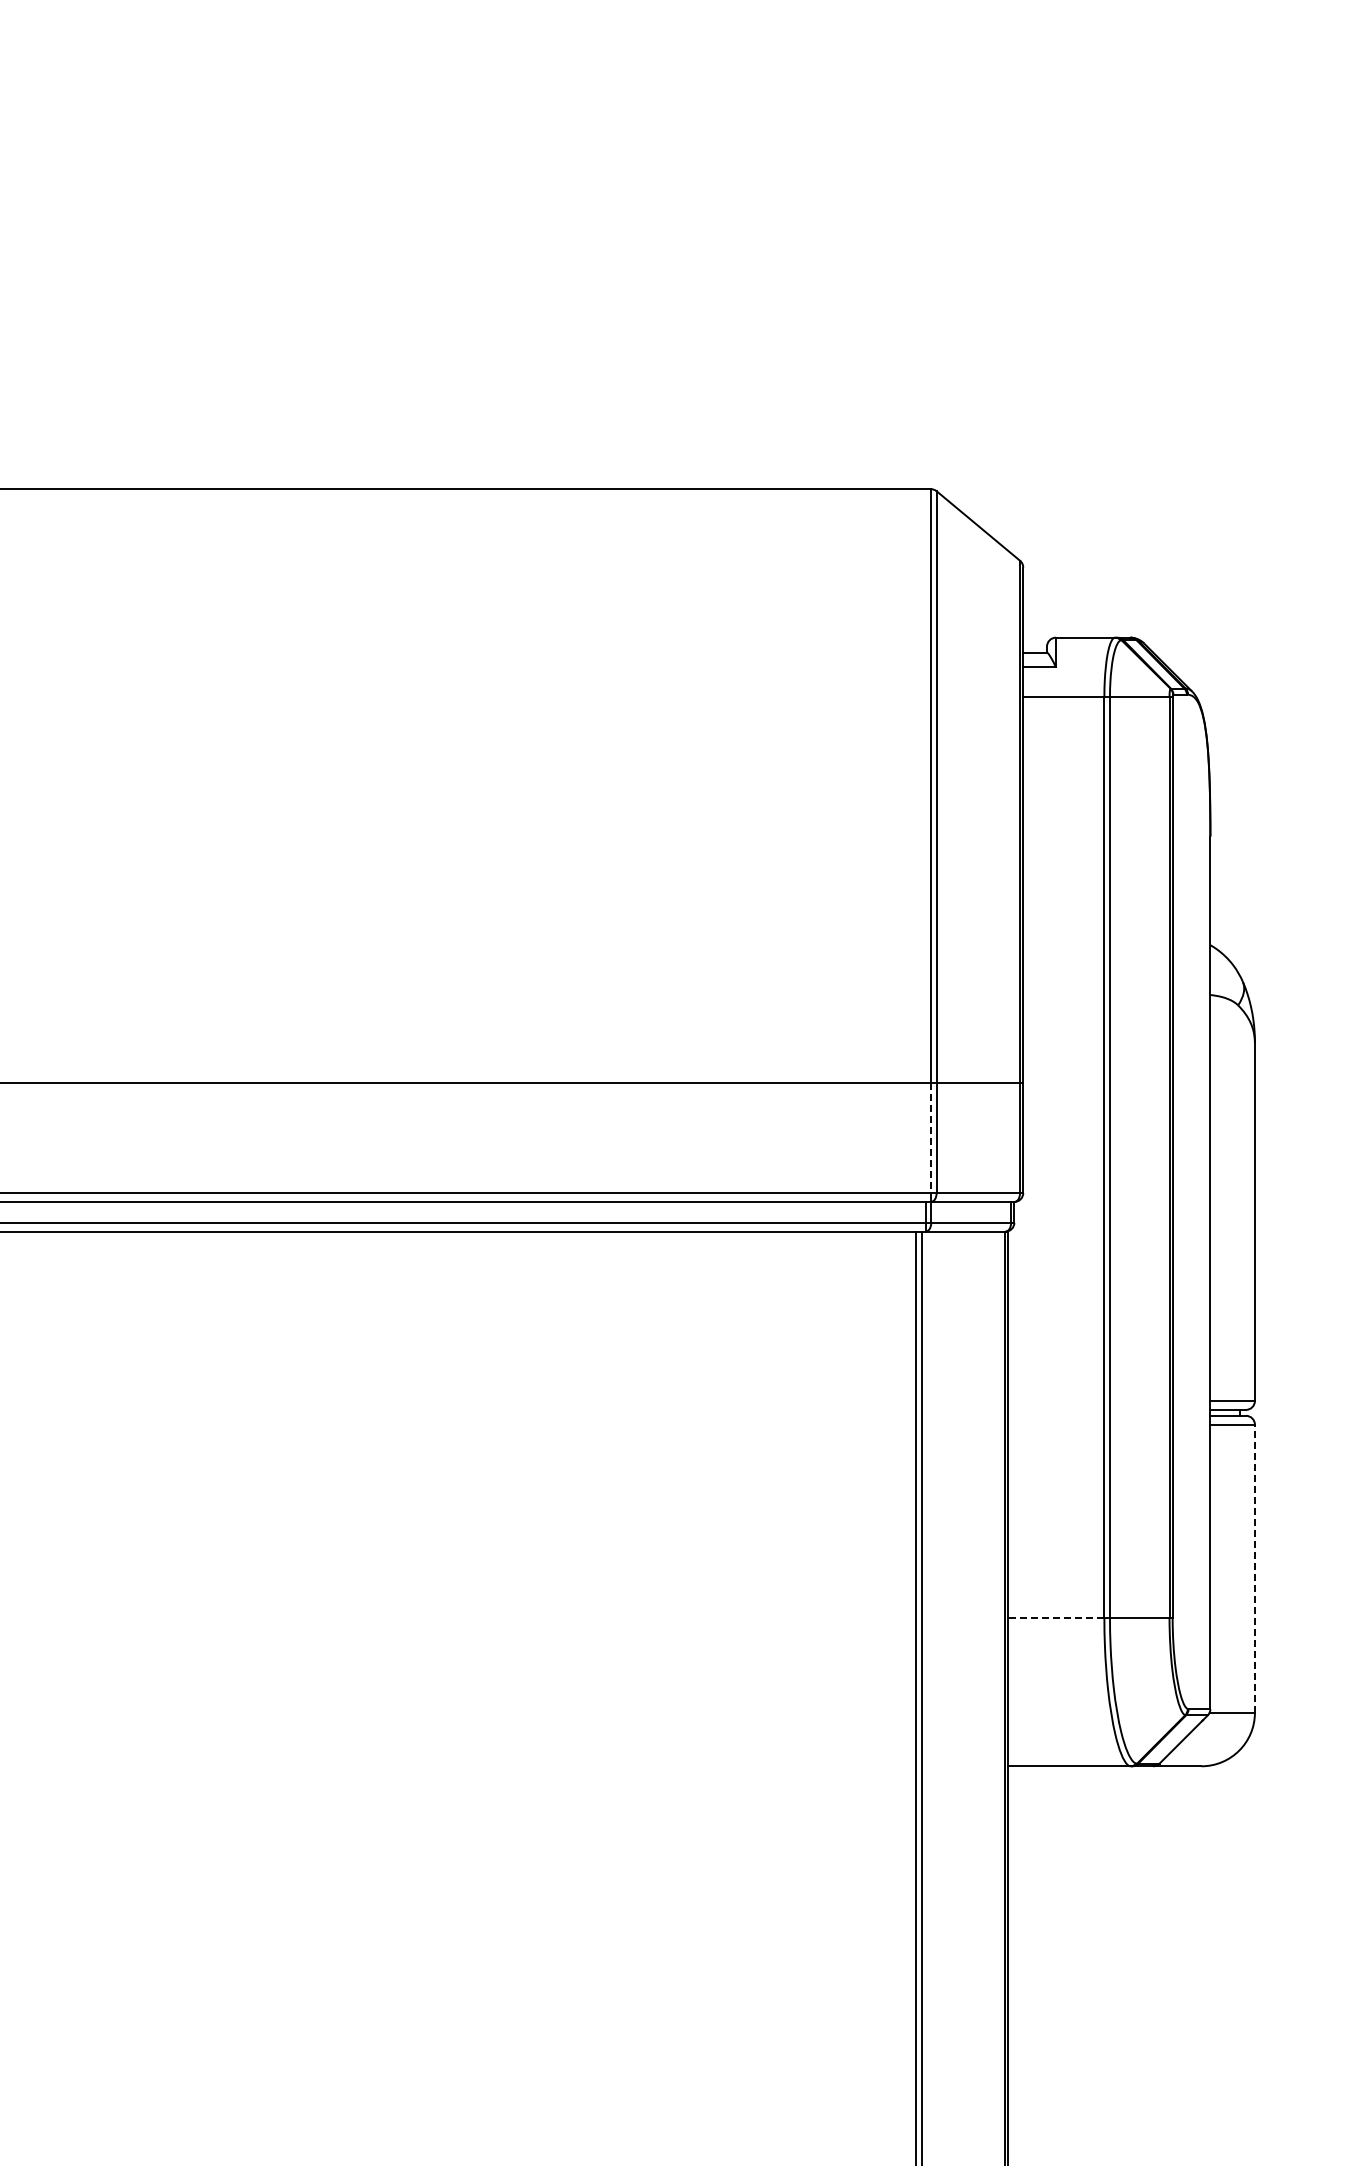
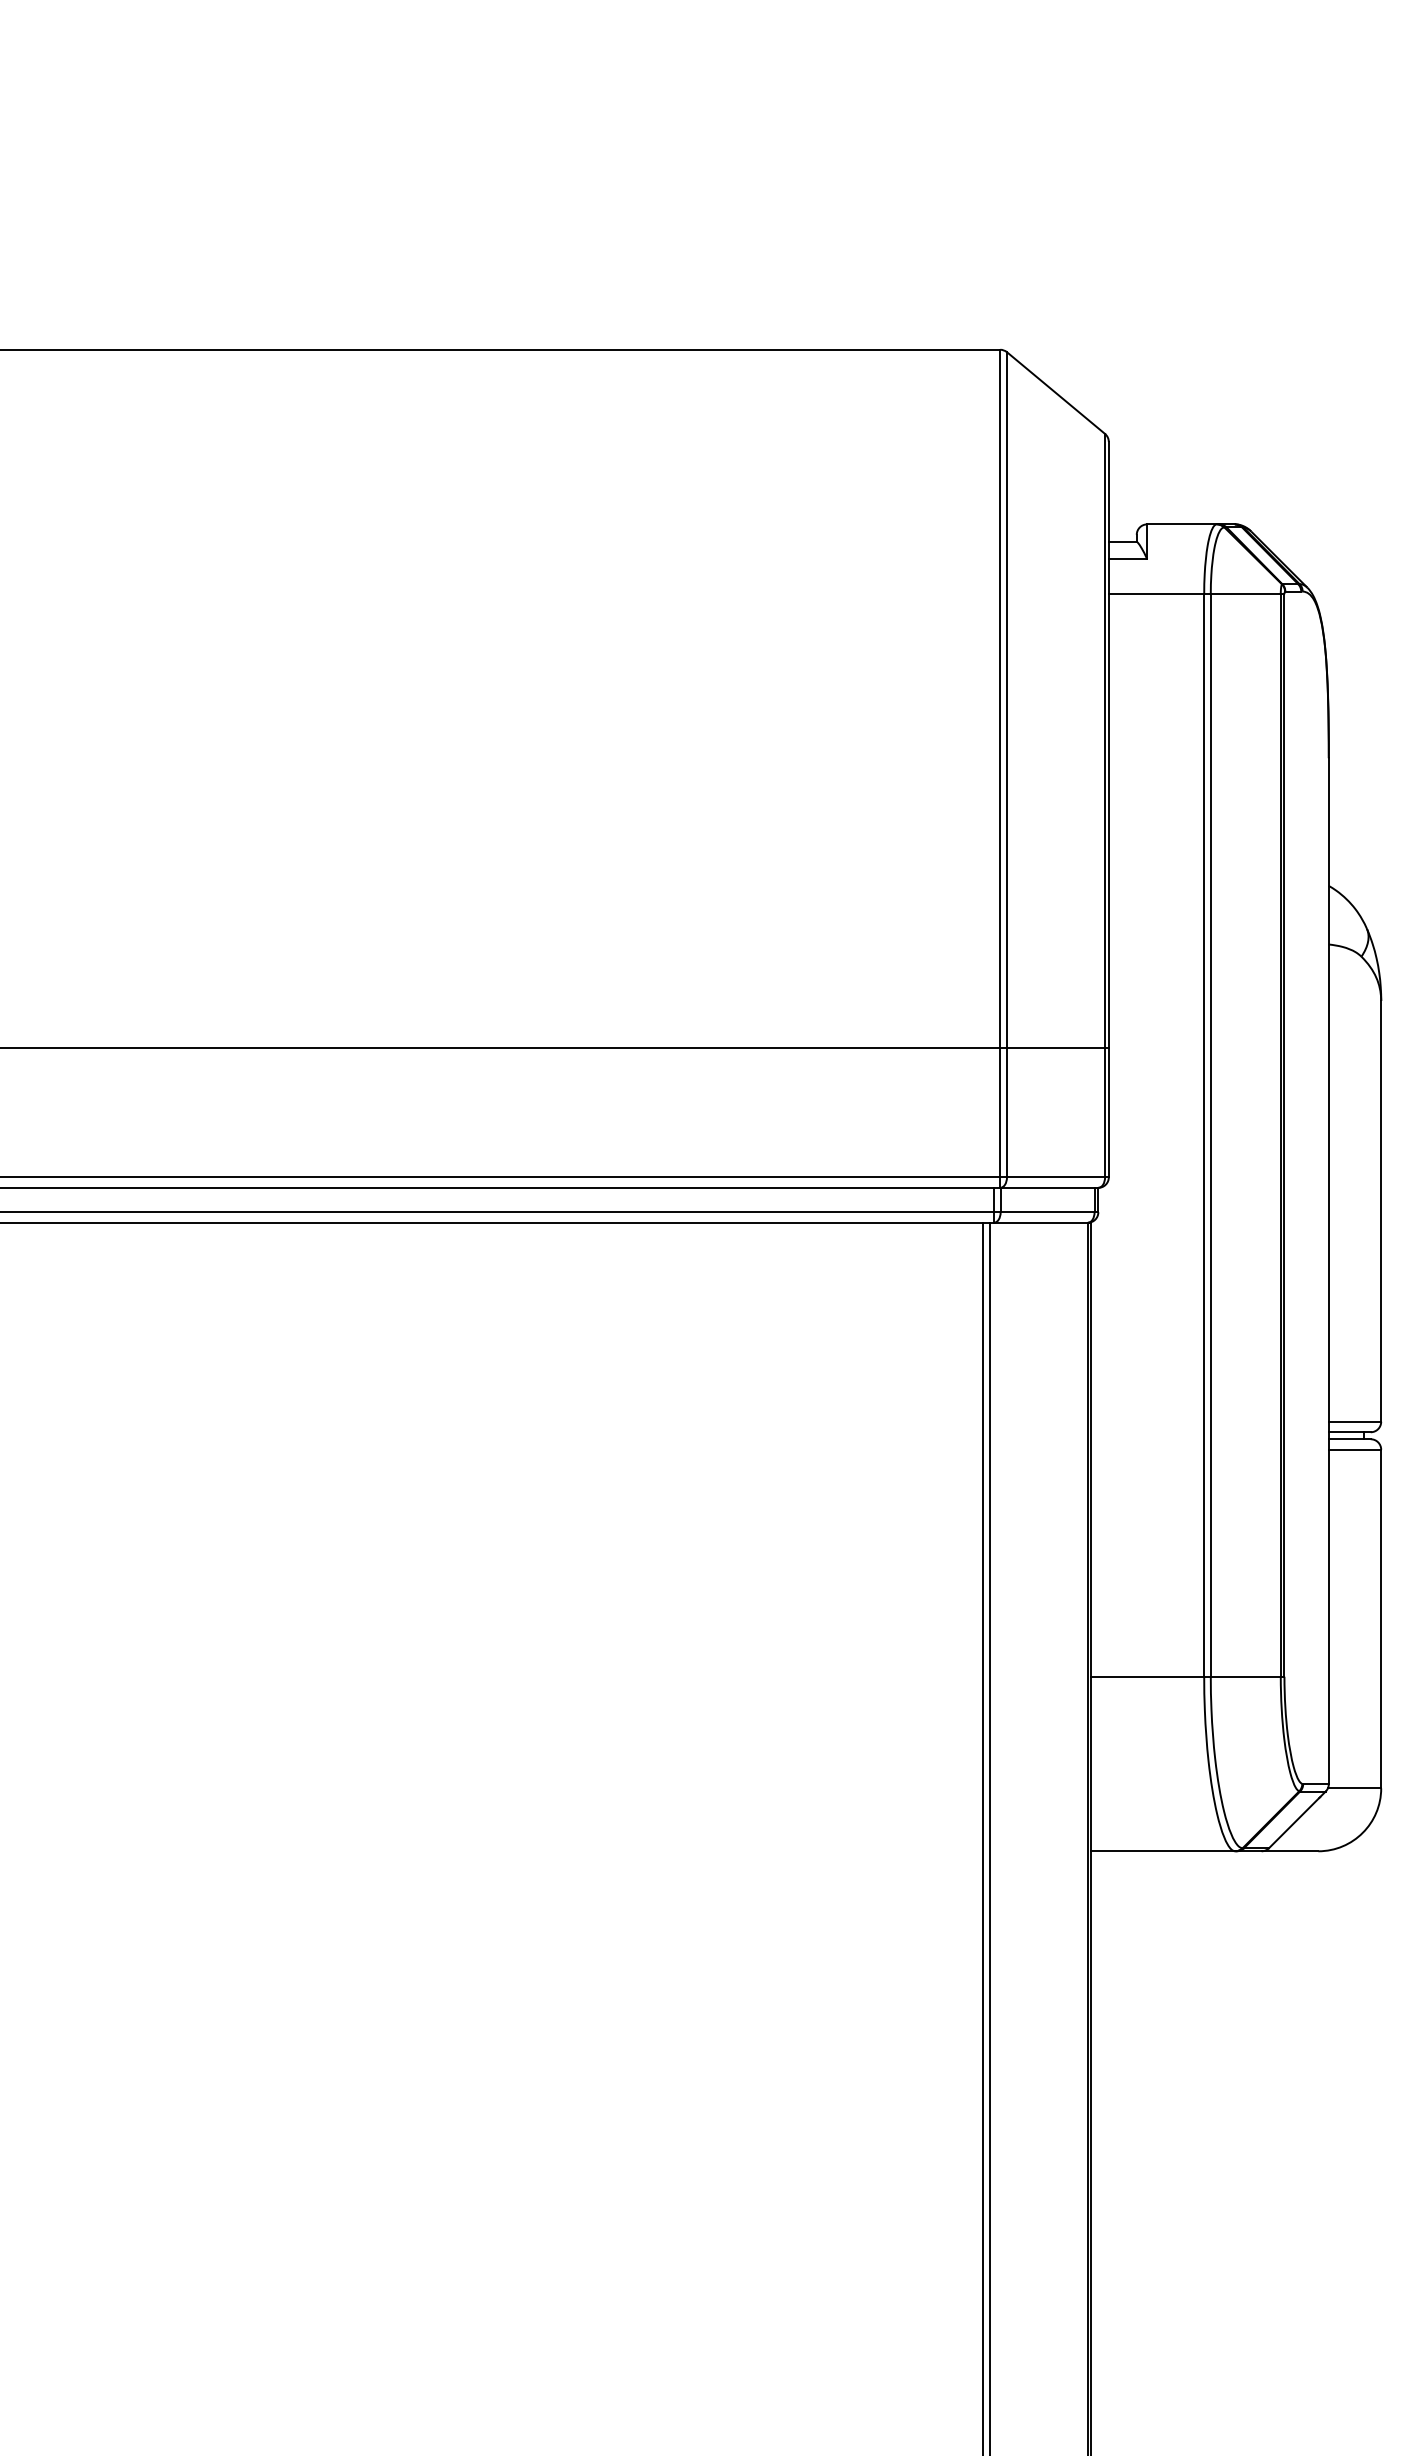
line: (930, 1138) -> (999, 1113), dashed -> solid
line: (1254, 1568) -> (1380, 1618), dashed -> solid
line: (1056, 1617) -> (1147, 1676), dashed -> solid

